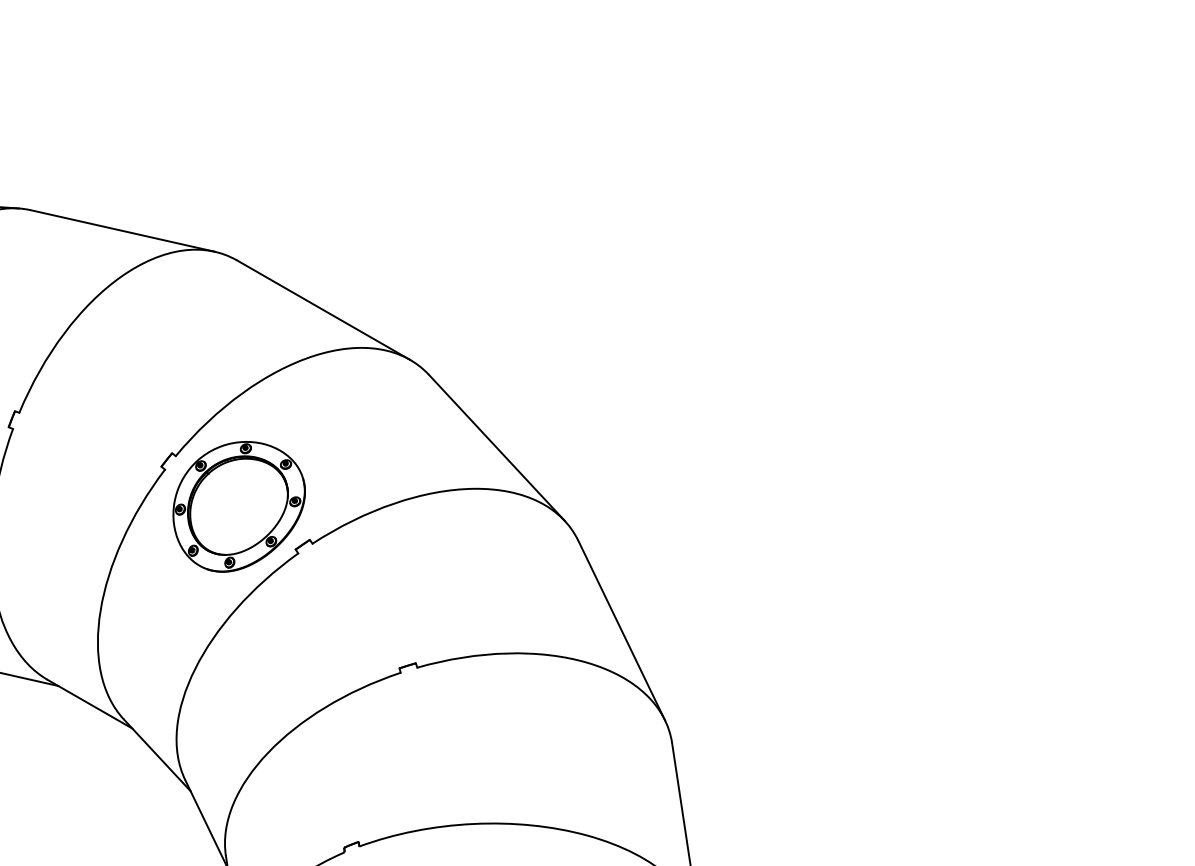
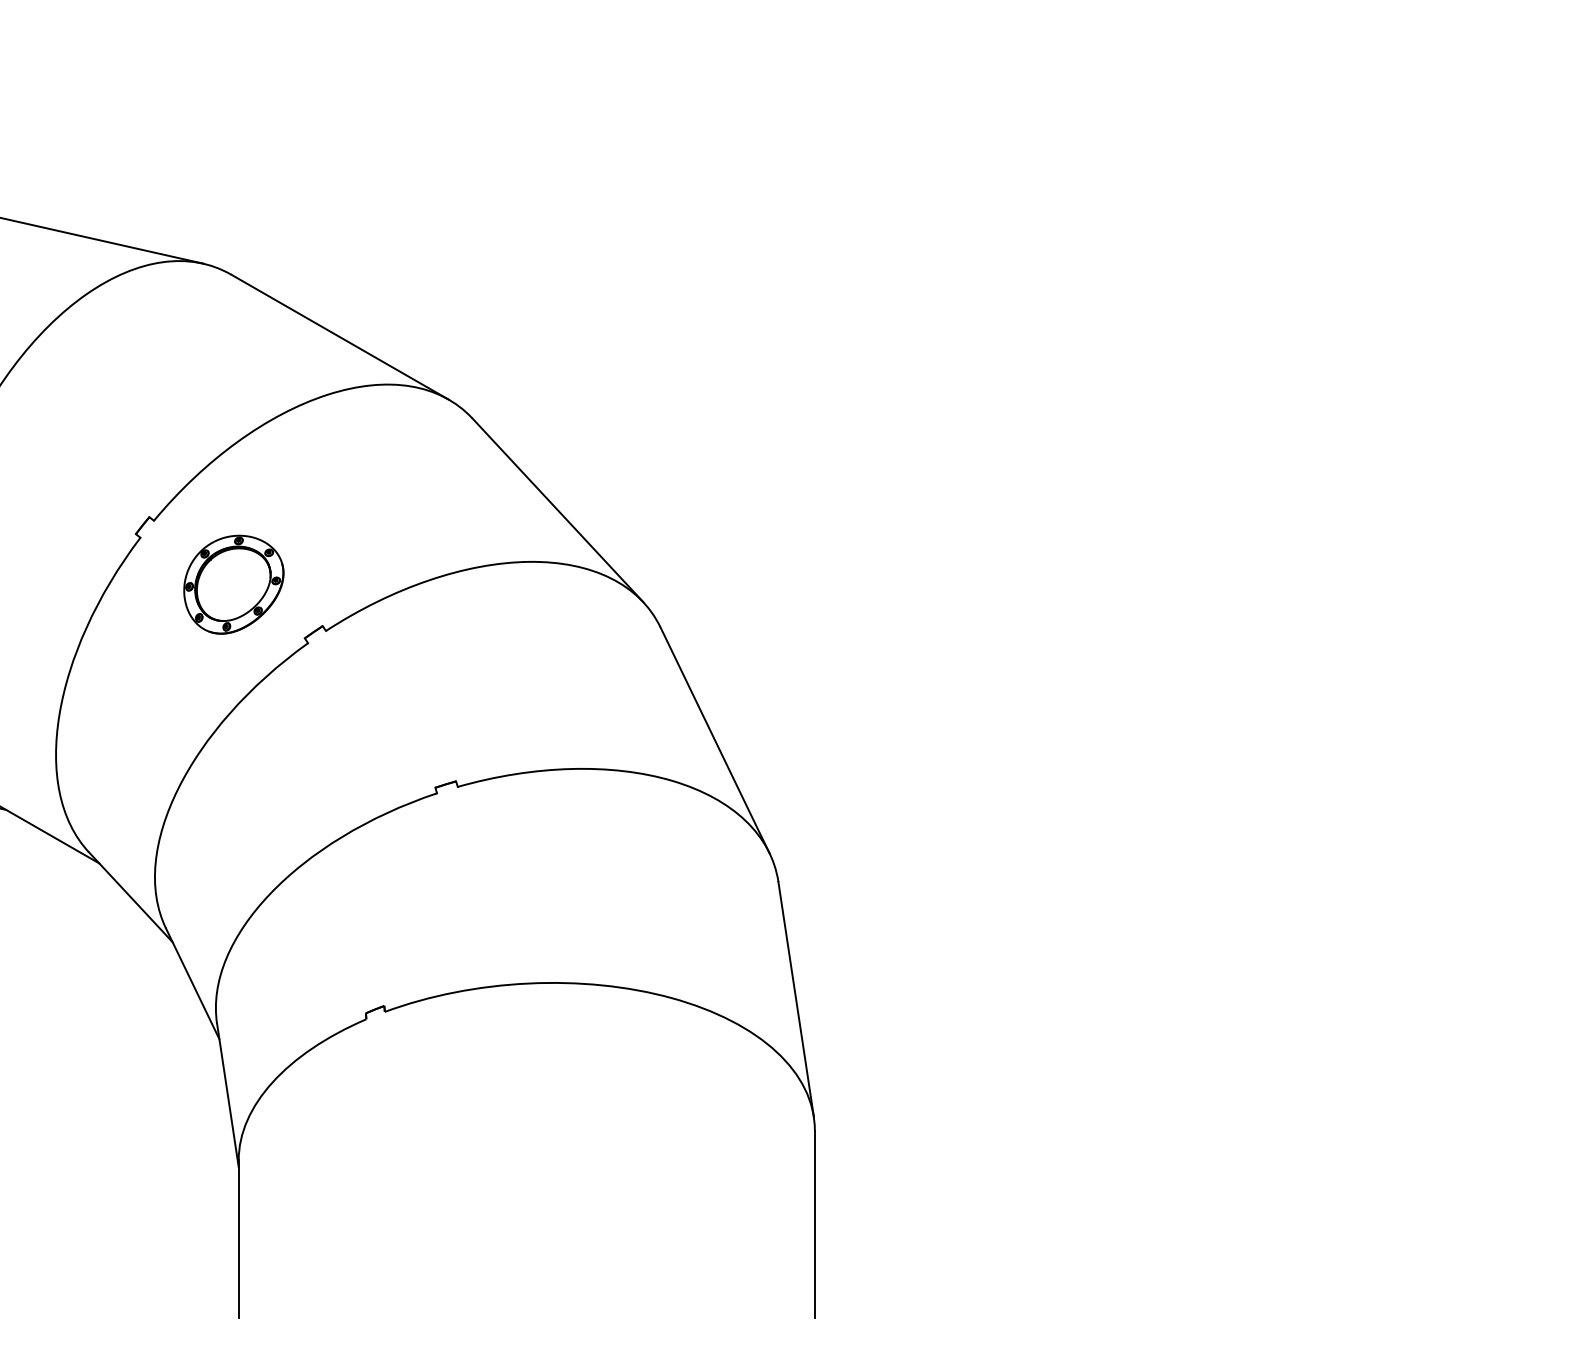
part: (238, 506) -> (233, 584), size x0.6

